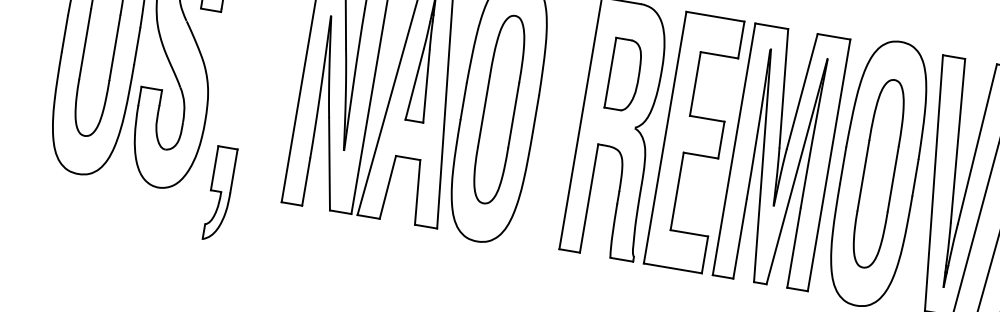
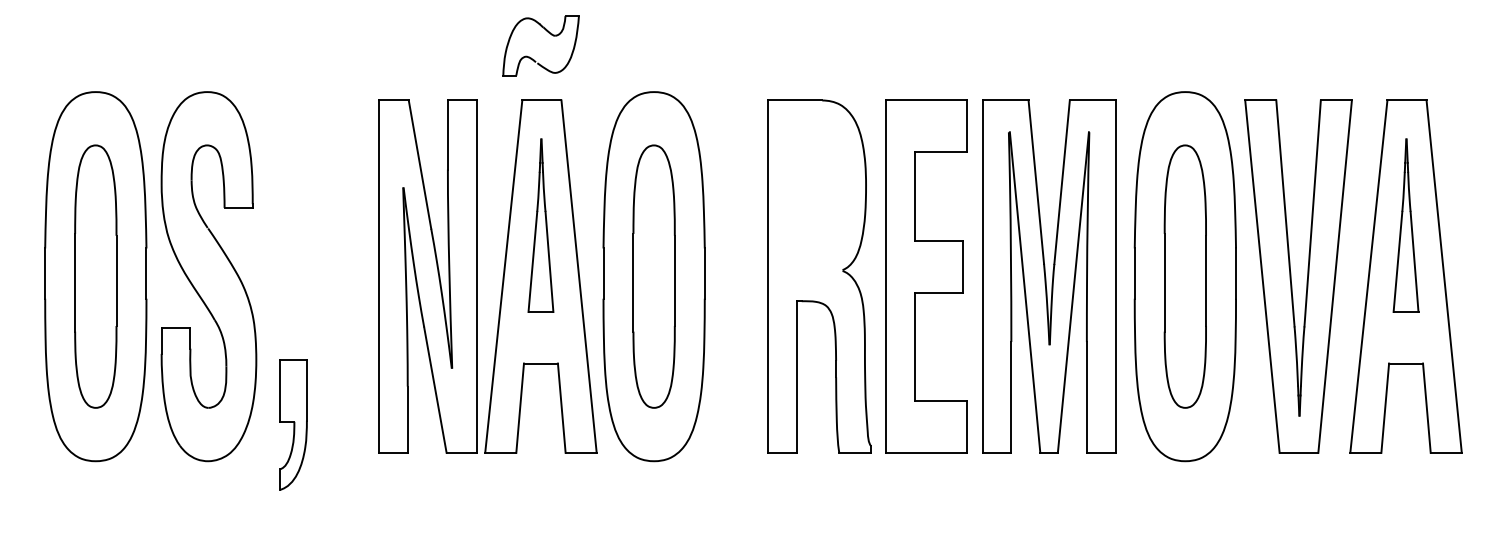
part: (624, 74) -> (816, 200), removed
part: (220, 193) -> (293, 424), moved

